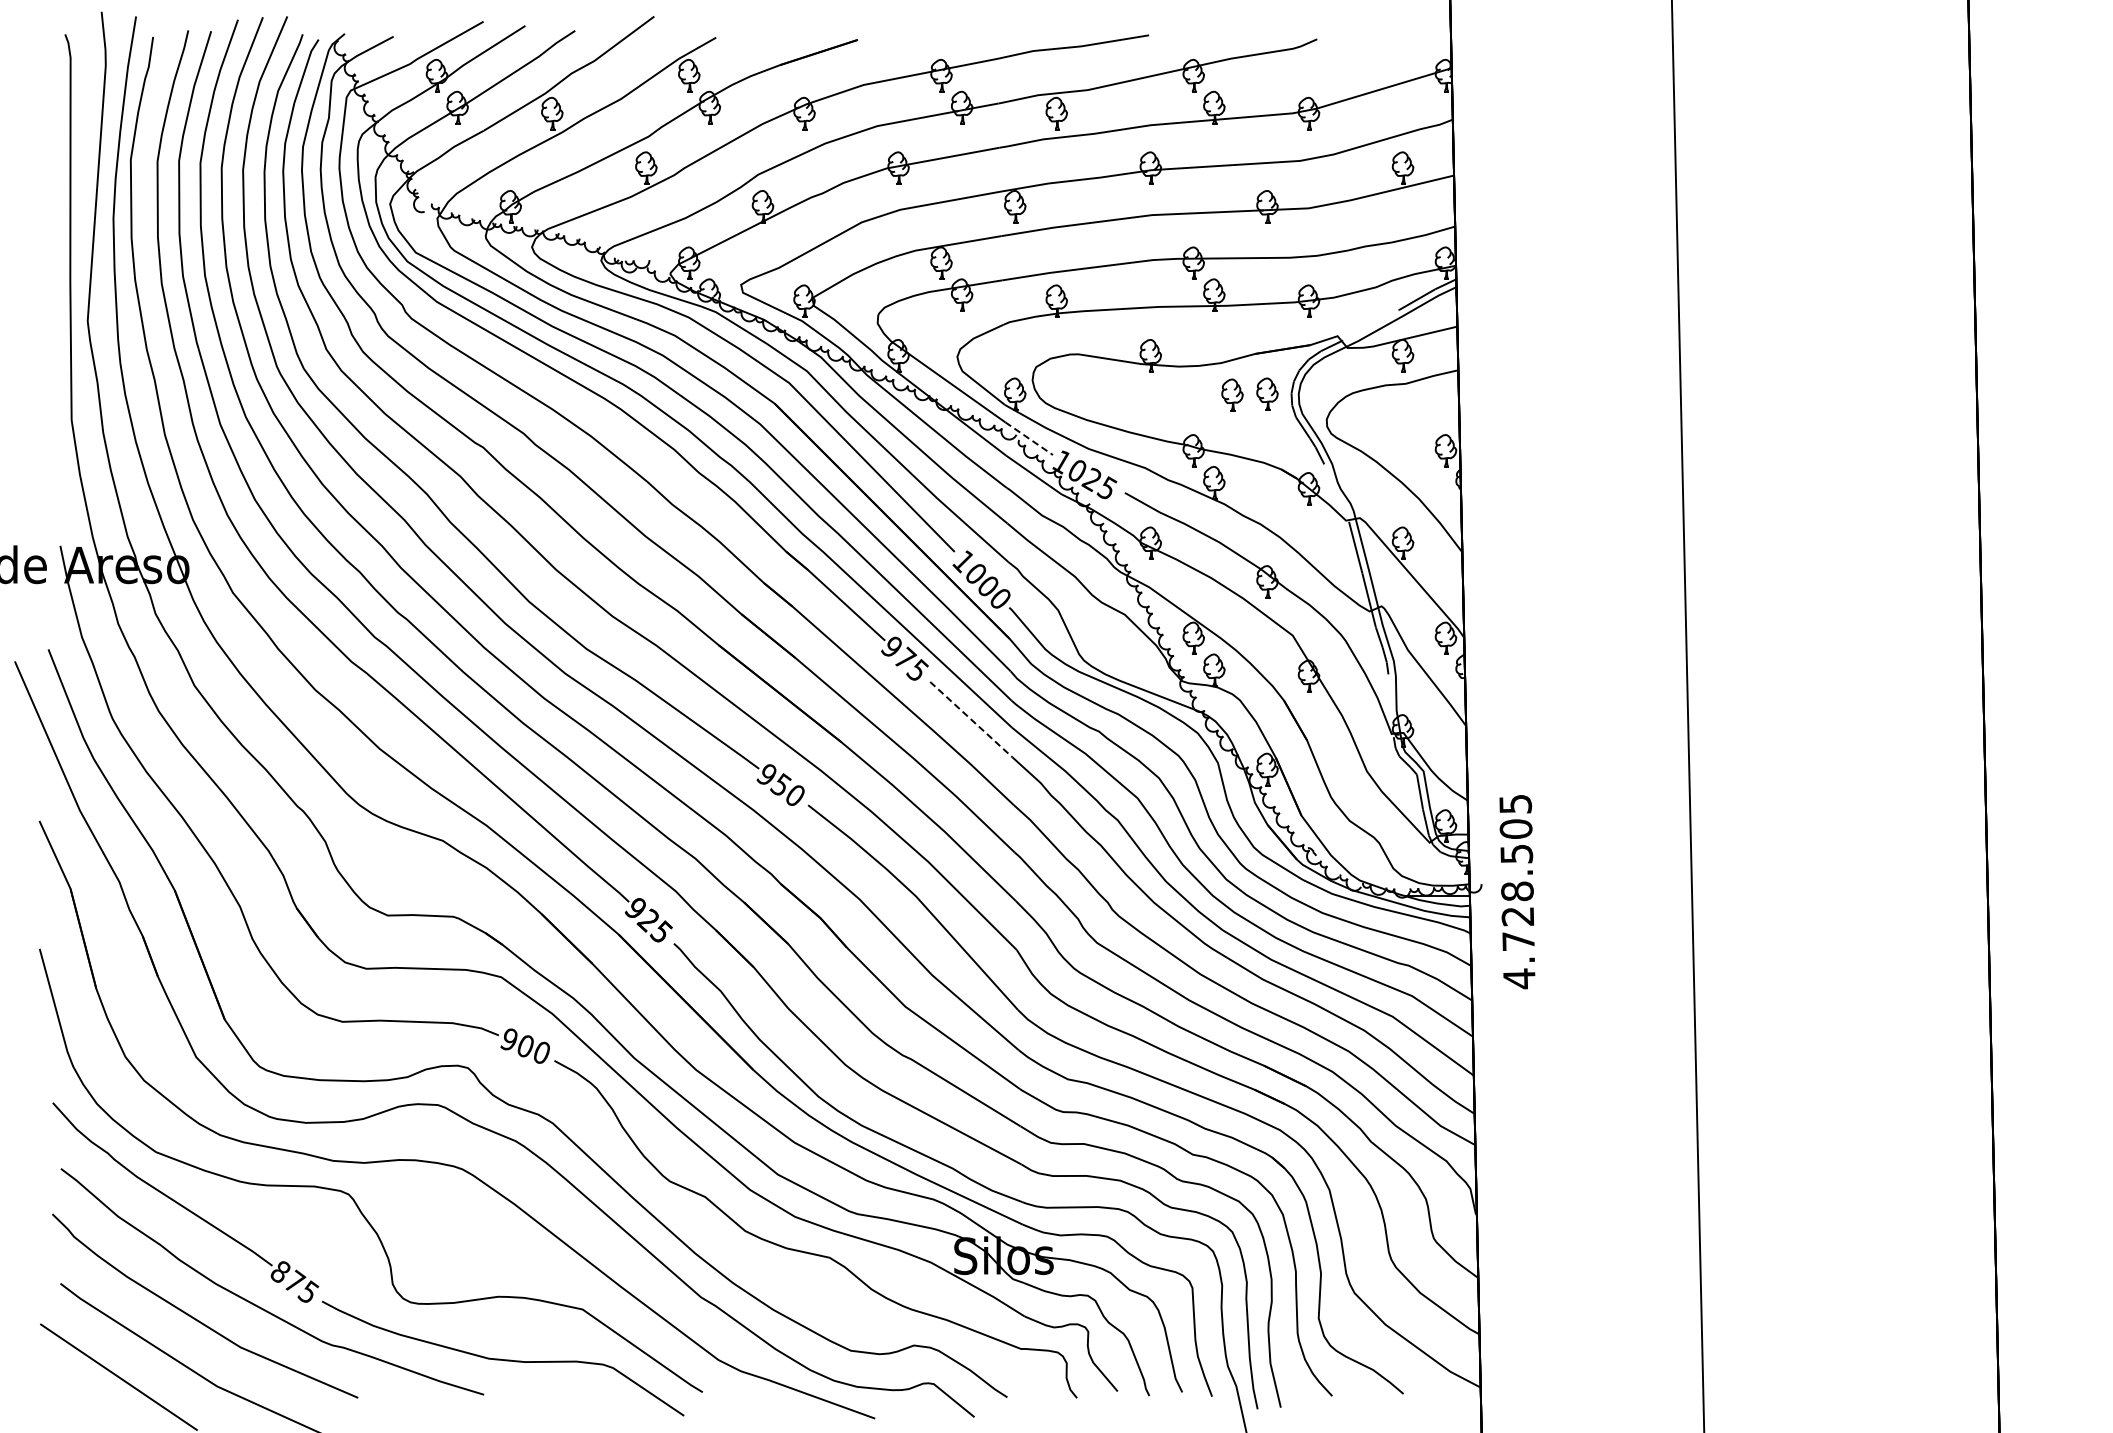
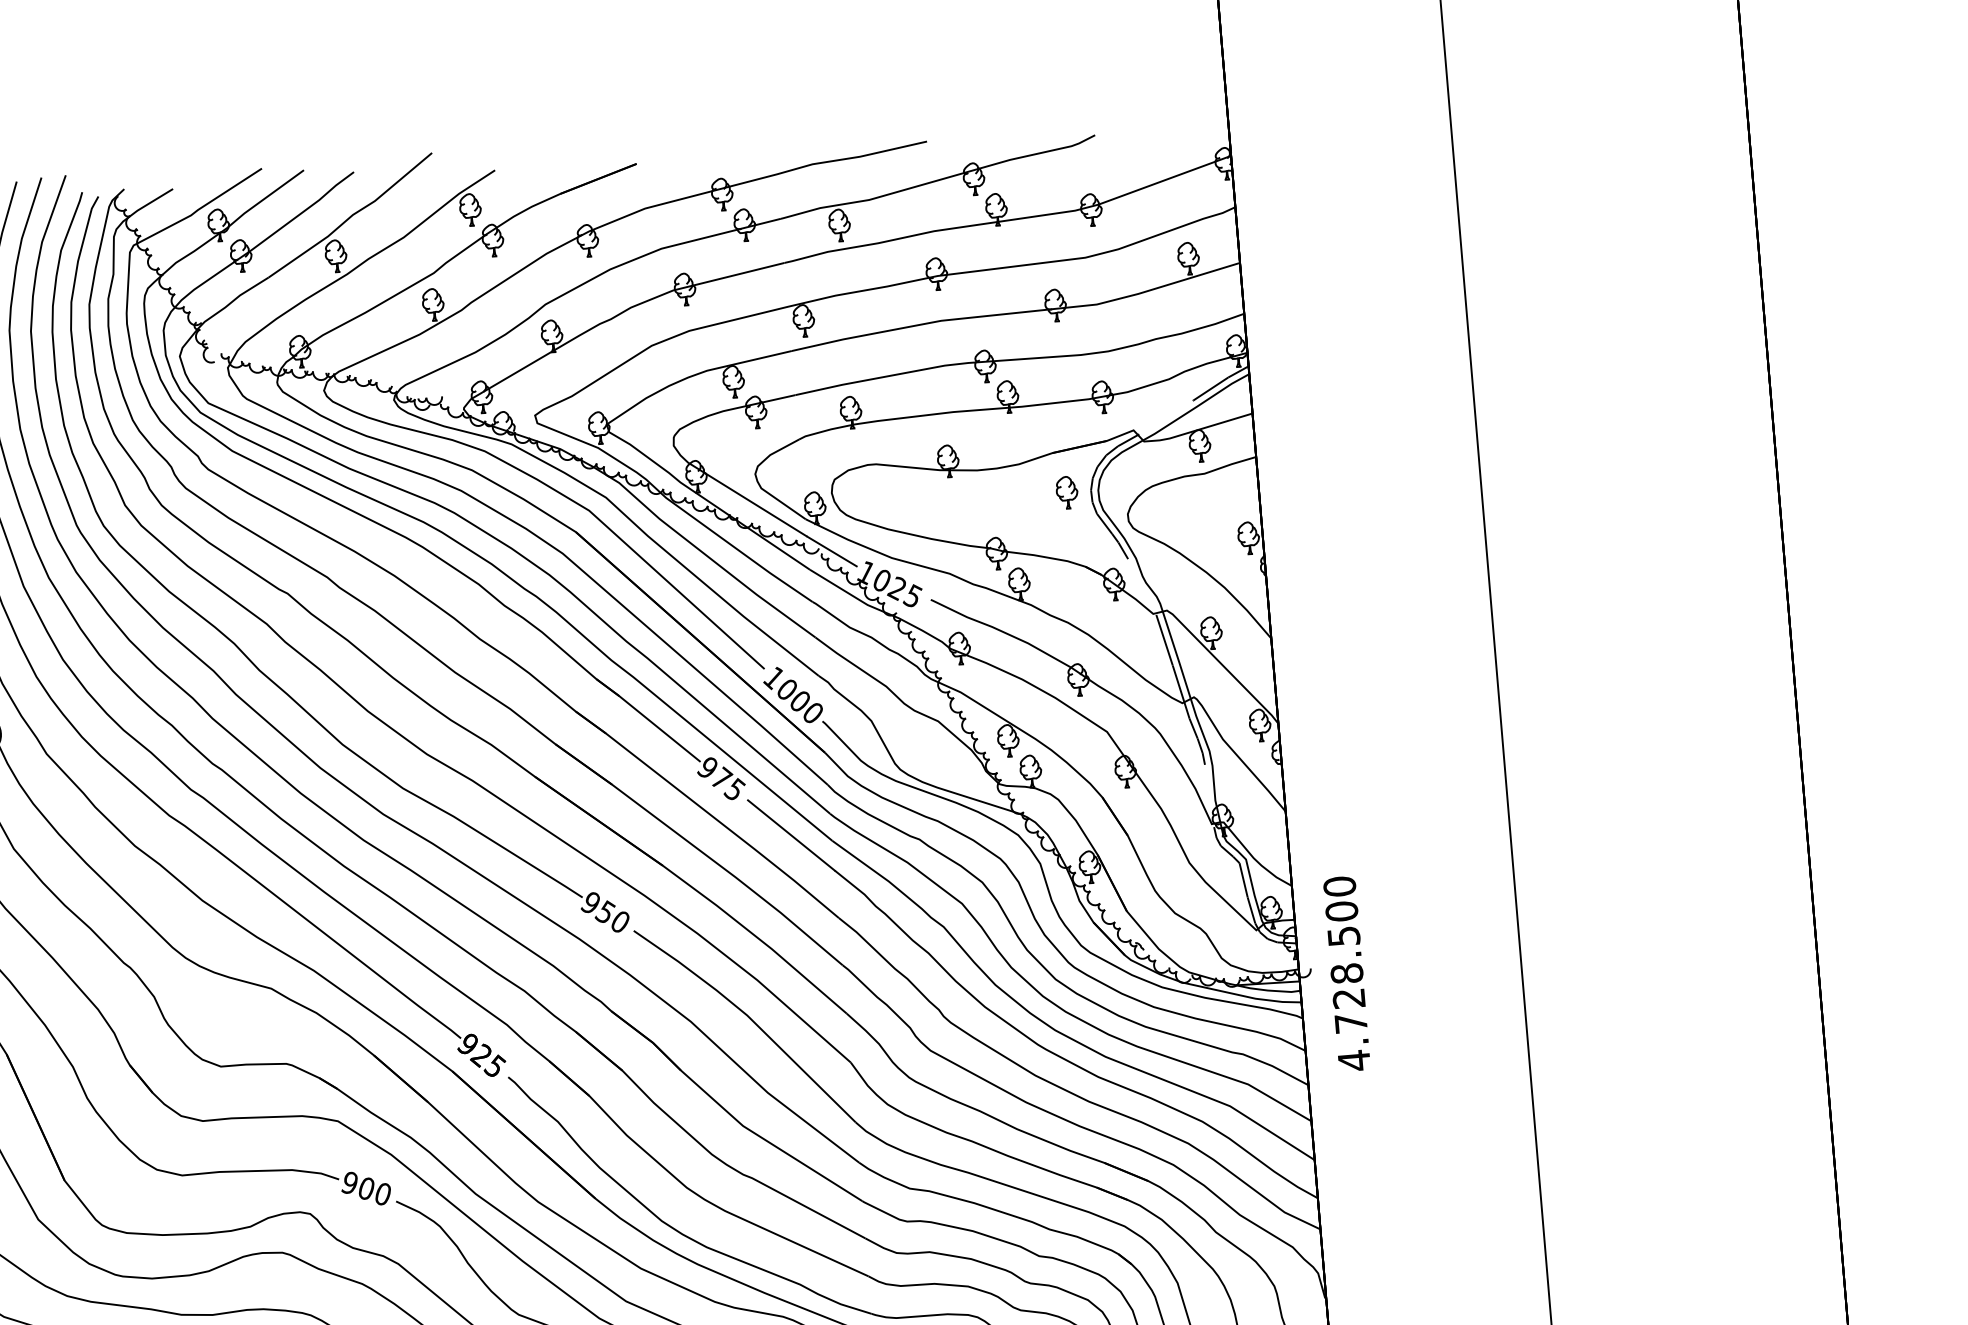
part: (1232, 394) -> (1032, 494), removed
line: (1029, 438) -> (832, 551), dashed -> solid
line: (971, 719) -> (791, 835), dashed -> solid
text: (1515, 803) -> (1339, 885), 4.728.505 -> 4.728.500

